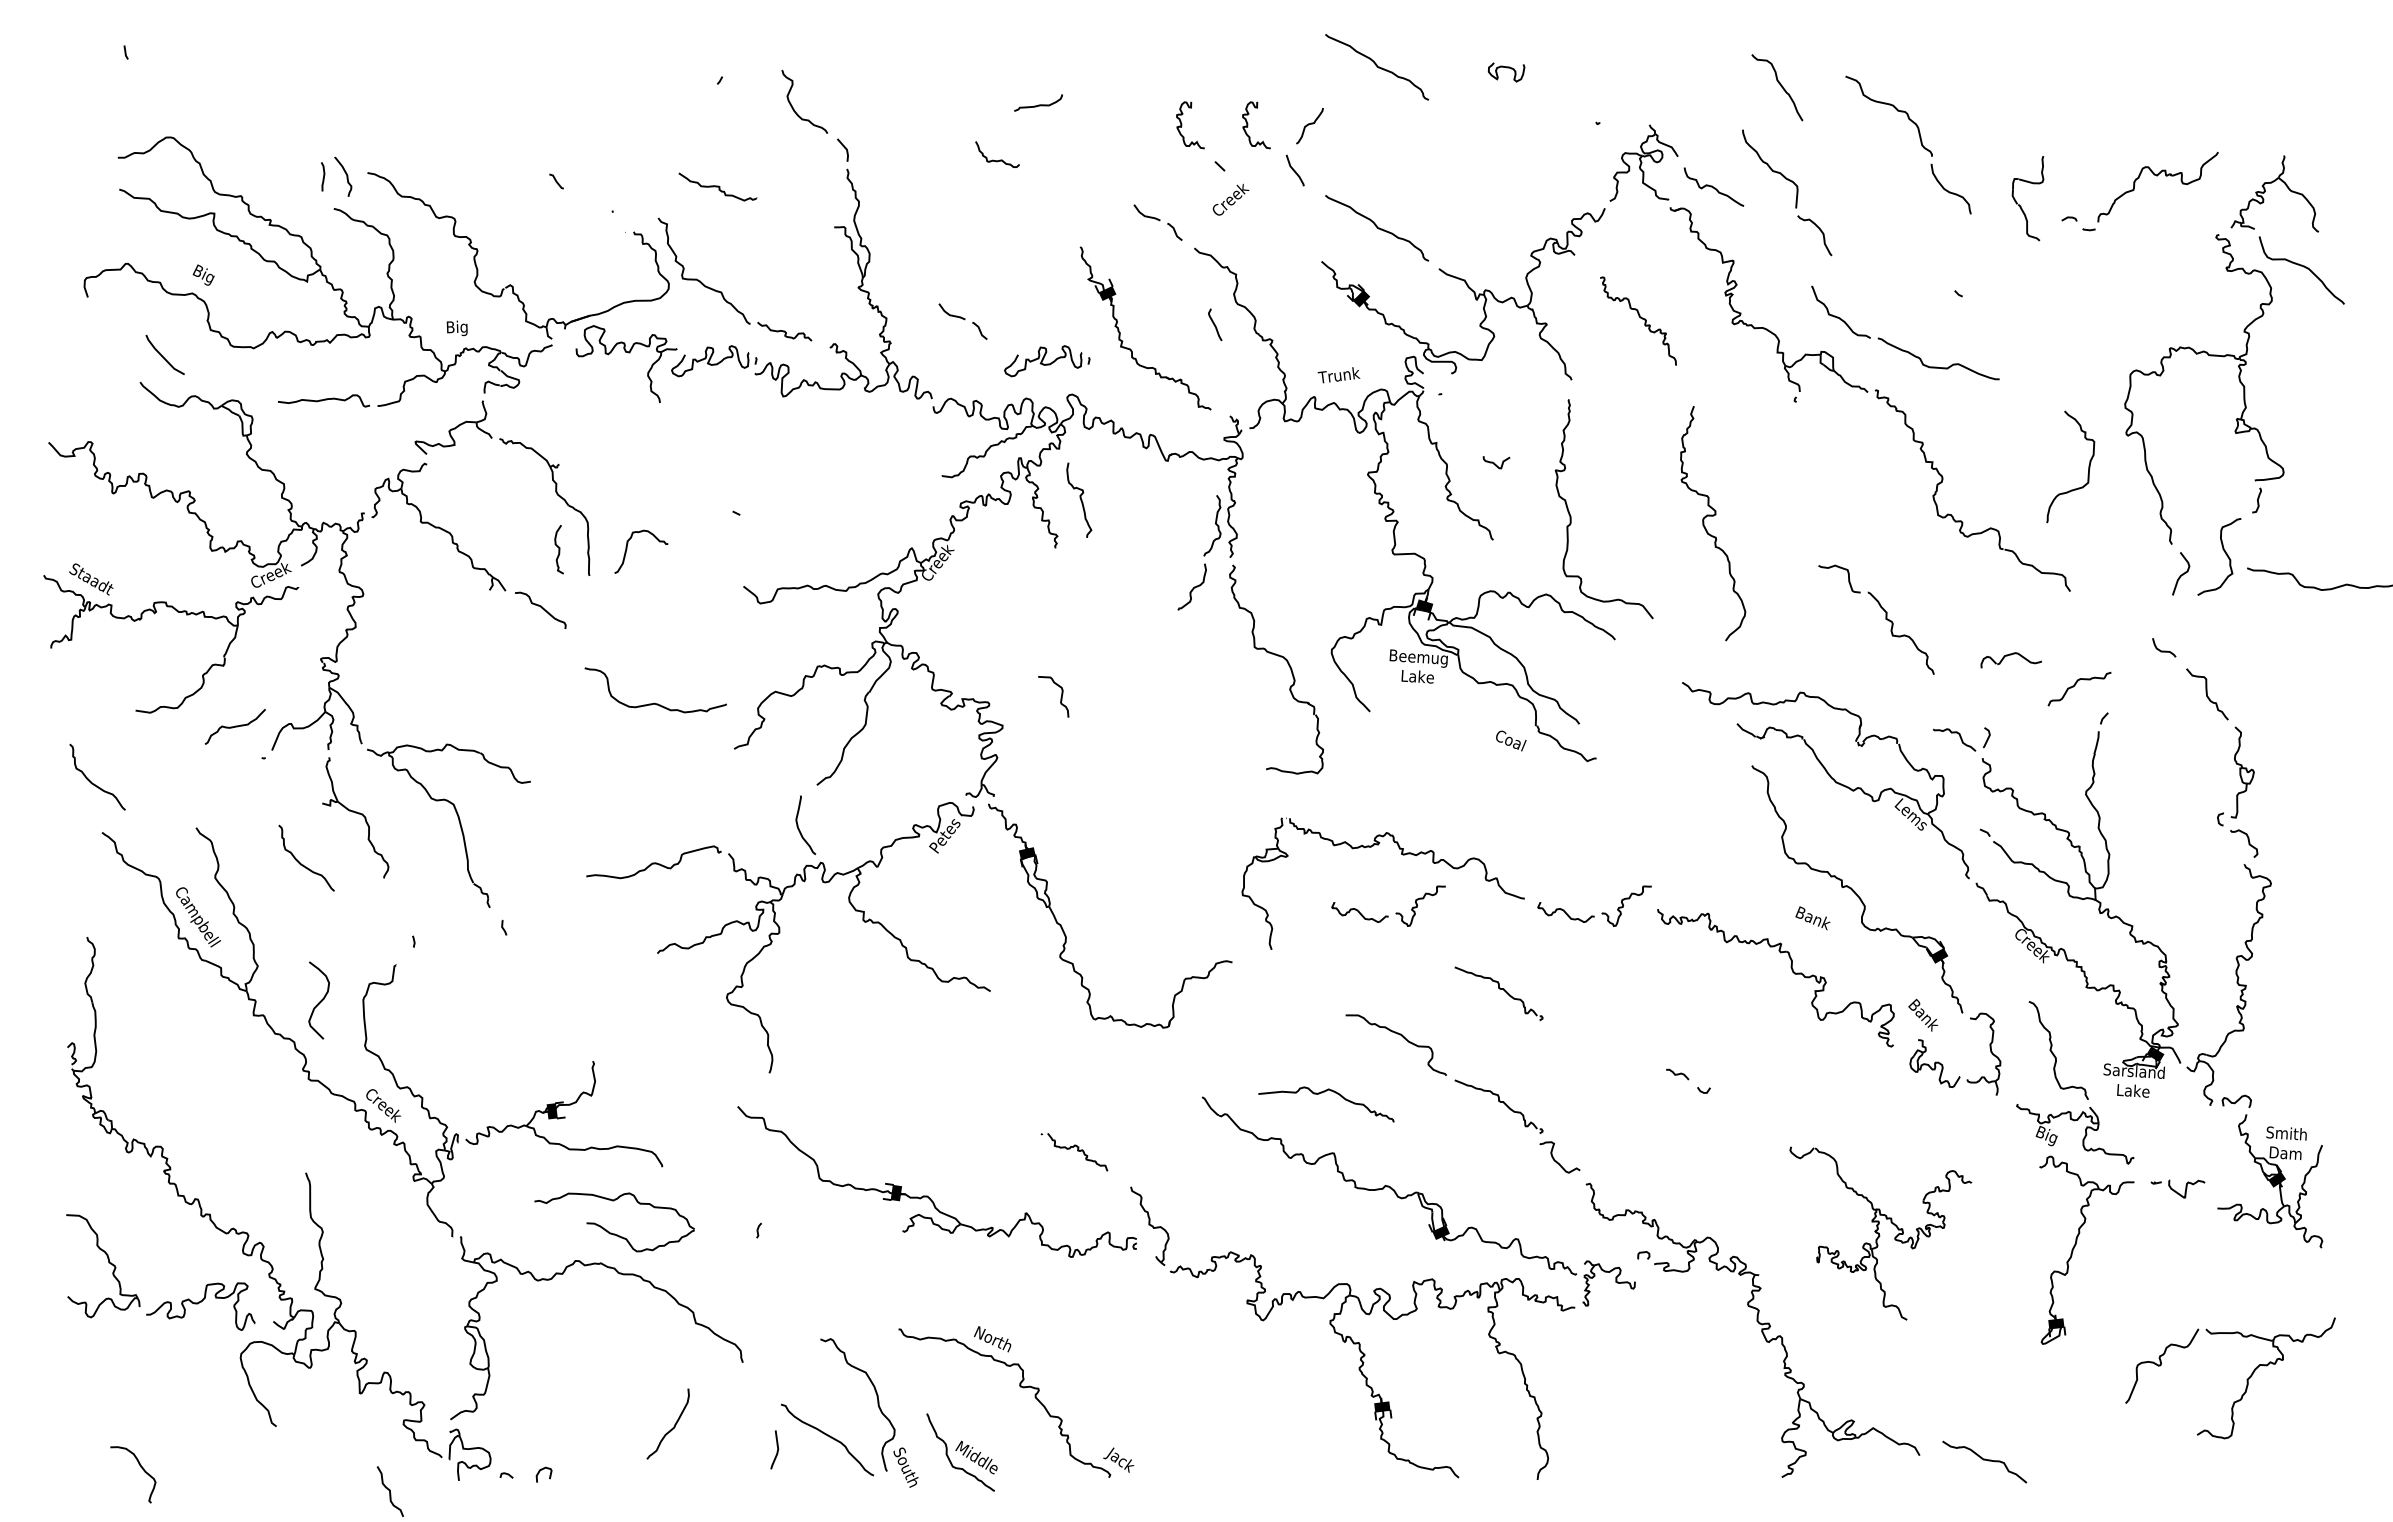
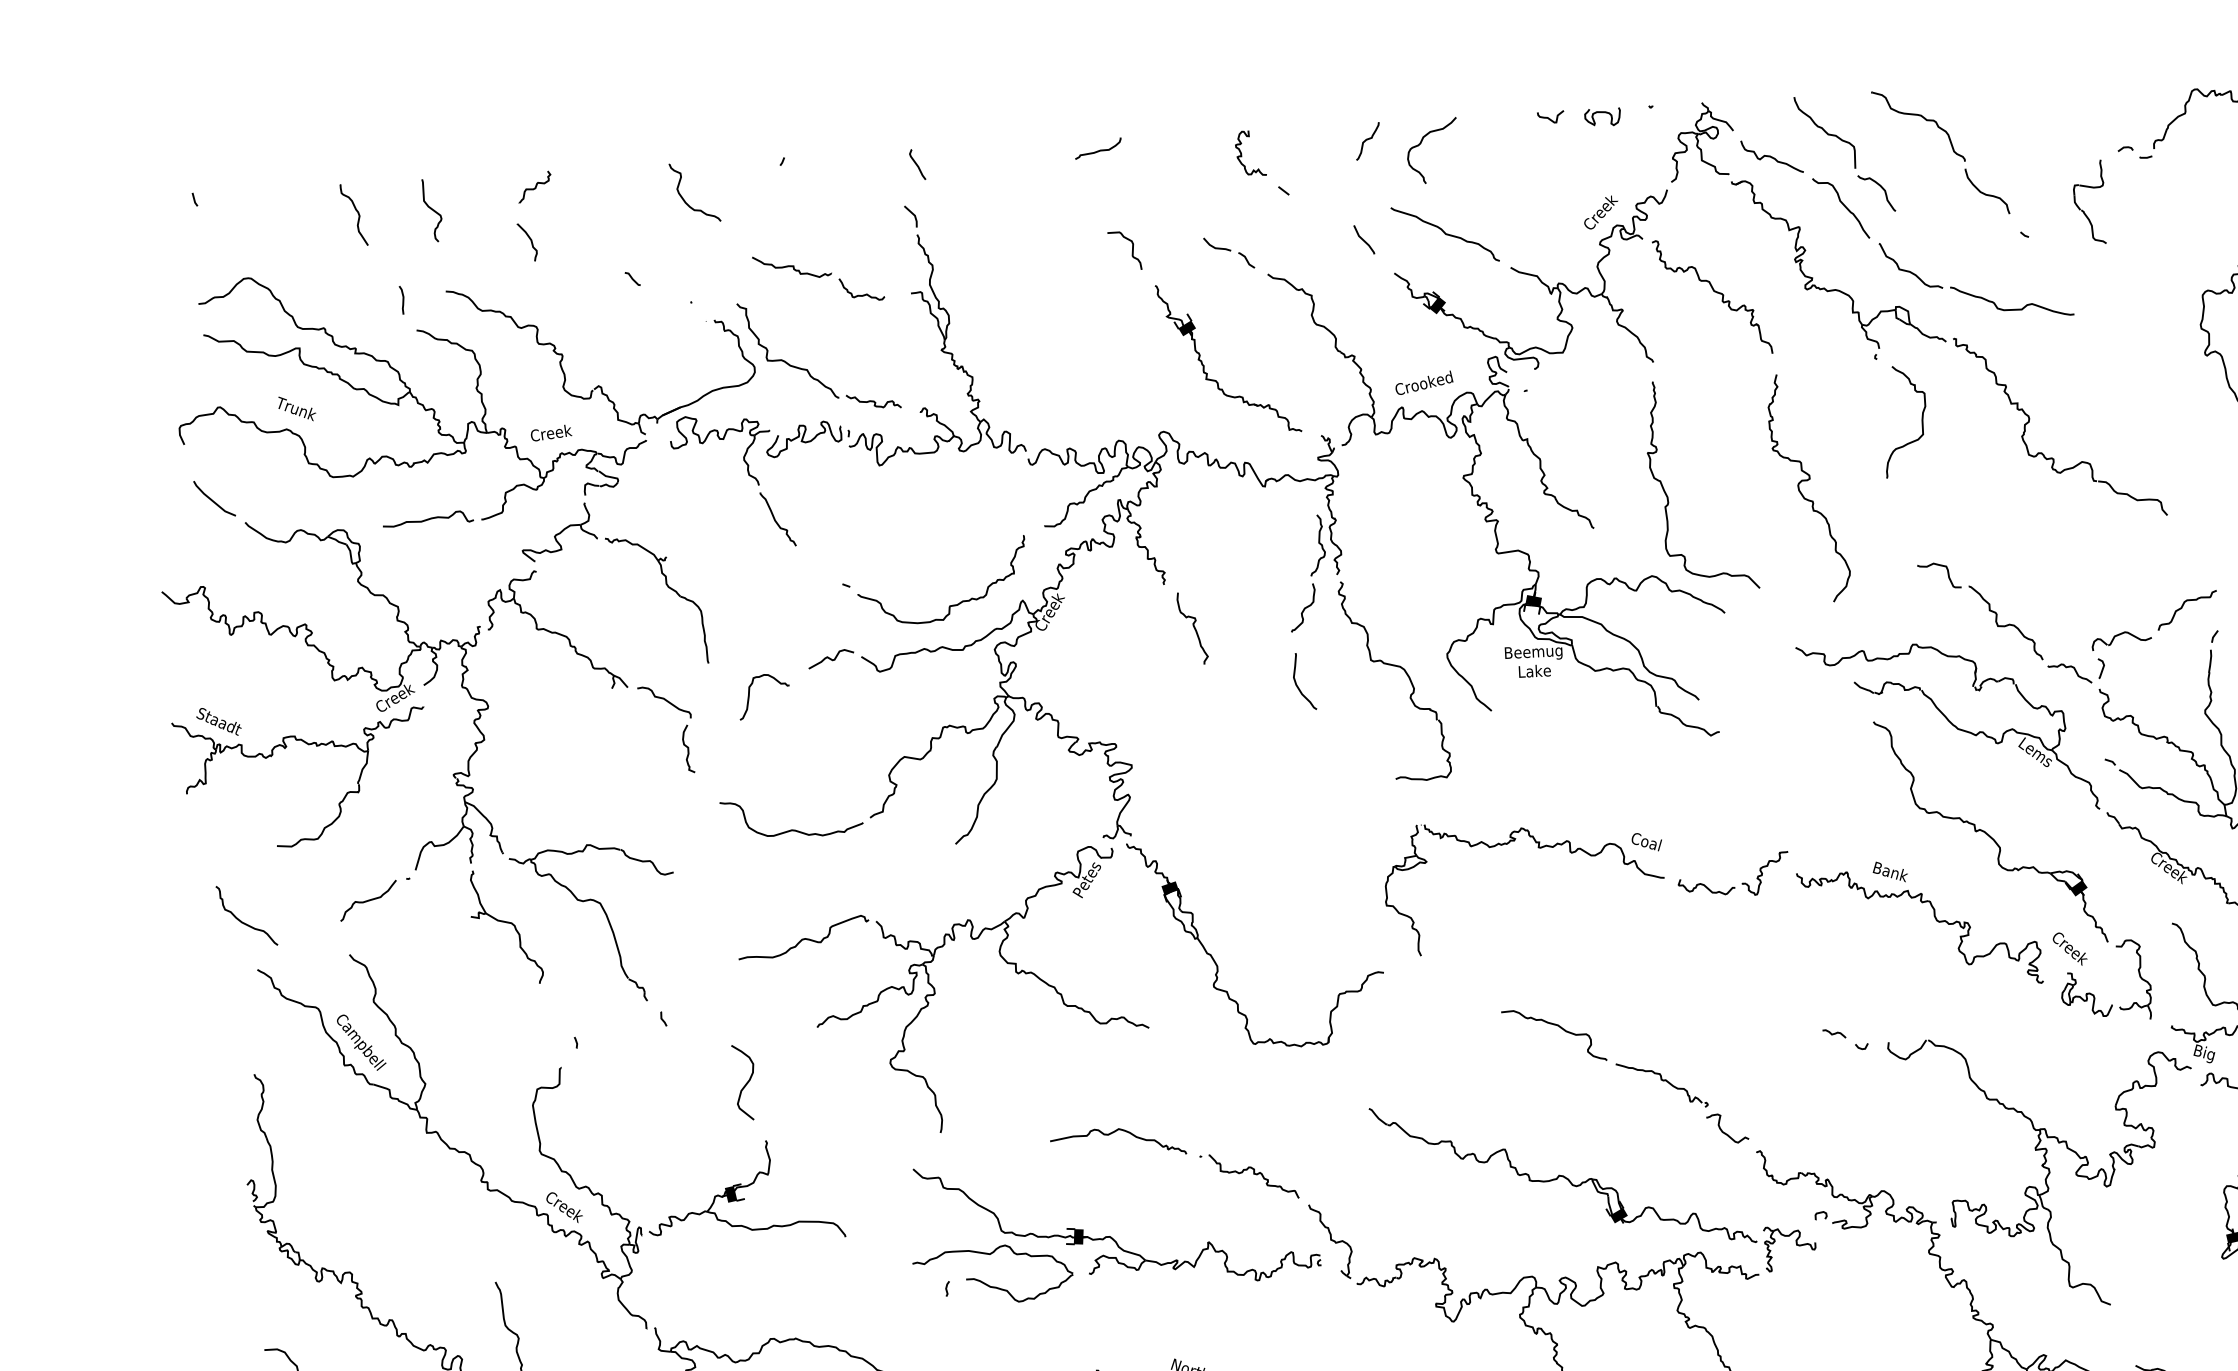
curve: (1377, 67) -> (1427, 76), removed
curve: (1506, 68) -> (1602, 113), moved
curve: (469, 77) -> (535, 186), added
curve: (287, 84) -> (357, 213), added
curve: (1780, 86) -> (1844, 206), moved
curve: (363, 89) -> (432, 209), added
curve: (793, 107) -> (684, 199), moved
curve: (1248, 125) -> (1307, 147), removed
curve: (1363, 134) -> (1421, 143), added
part: (1920, 143) -> (1952, 149), moved
curve: (999, 159) -> (864, 293), moved
line: (1294, 170) -> (1363, 239), moved
curve: (345, 174) -> (529, 239), moved
text: (1230, 199) -> (1600, 212), moved
part: (2020, 205) -> (2083, 210), moved
text: (204, 273) -> (296, 408), Big -> Trunk
part: (1638, 320) -> (1712, 296), size x1.43
part: (962, 321) -> (1047, 371), removed
curve: (1215, 324) -> (917, 164), moved
text: (457, 328) -> (551, 434), Big -> Creek
curve: (162, 355) -> (212, 499), moved
part: (1047, 361) -> (1135, 401), removed
text: (1338, 374) -> (1423, 382), Trunk -> Crooked
curve: (673, 439) -> (776, 519), added
curve: (1495, 463) -> (1550, 118), moved
curve: (2088, 466) -> (1921, 418), moved
curve: (1079, 498) -> (1192, 626), moved
curve: (838, 544) -> (950, 605), added
part: (558, 549) -> (687, 749), moved
curve: (627, 549) -> (750, 695), moved
curve: (712, 584) -> (830, 658), added
part: (1885, 619) -> (1989, 611), moved
part: (2010, 660) -> (2120, 640), moved
curve: (1060, 697) -> (1131, 250), moved
curve: (654, 702) -> (792, 829), moved
curve: (234, 726) -> (367, 900), moved
text: (1511, 740) -> (1647, 841), moved
curve: (798, 824) -> (1296, 681), moved
curve: (303, 864) -> (459, 978), removed
part: (1388, 915) -> (1532, 909), removed
text: (1812, 918) -> (1889, 872), moved
part: (1498, 993) -> (1649, 974), removed
curve: (319, 1001) -> (745, 1083), moved
text: (1923, 1016) -> (2069, 949), Bank -> Creek
curve: (1322, 1093) -> (1113, 1133), moved
part: (1074, 1152) -> (1249, 1177), size x1.43
part: (609, 1231) -> (989, 1285), moved
part: (1880, 1233) -> (2051, 1167), size x1.67

